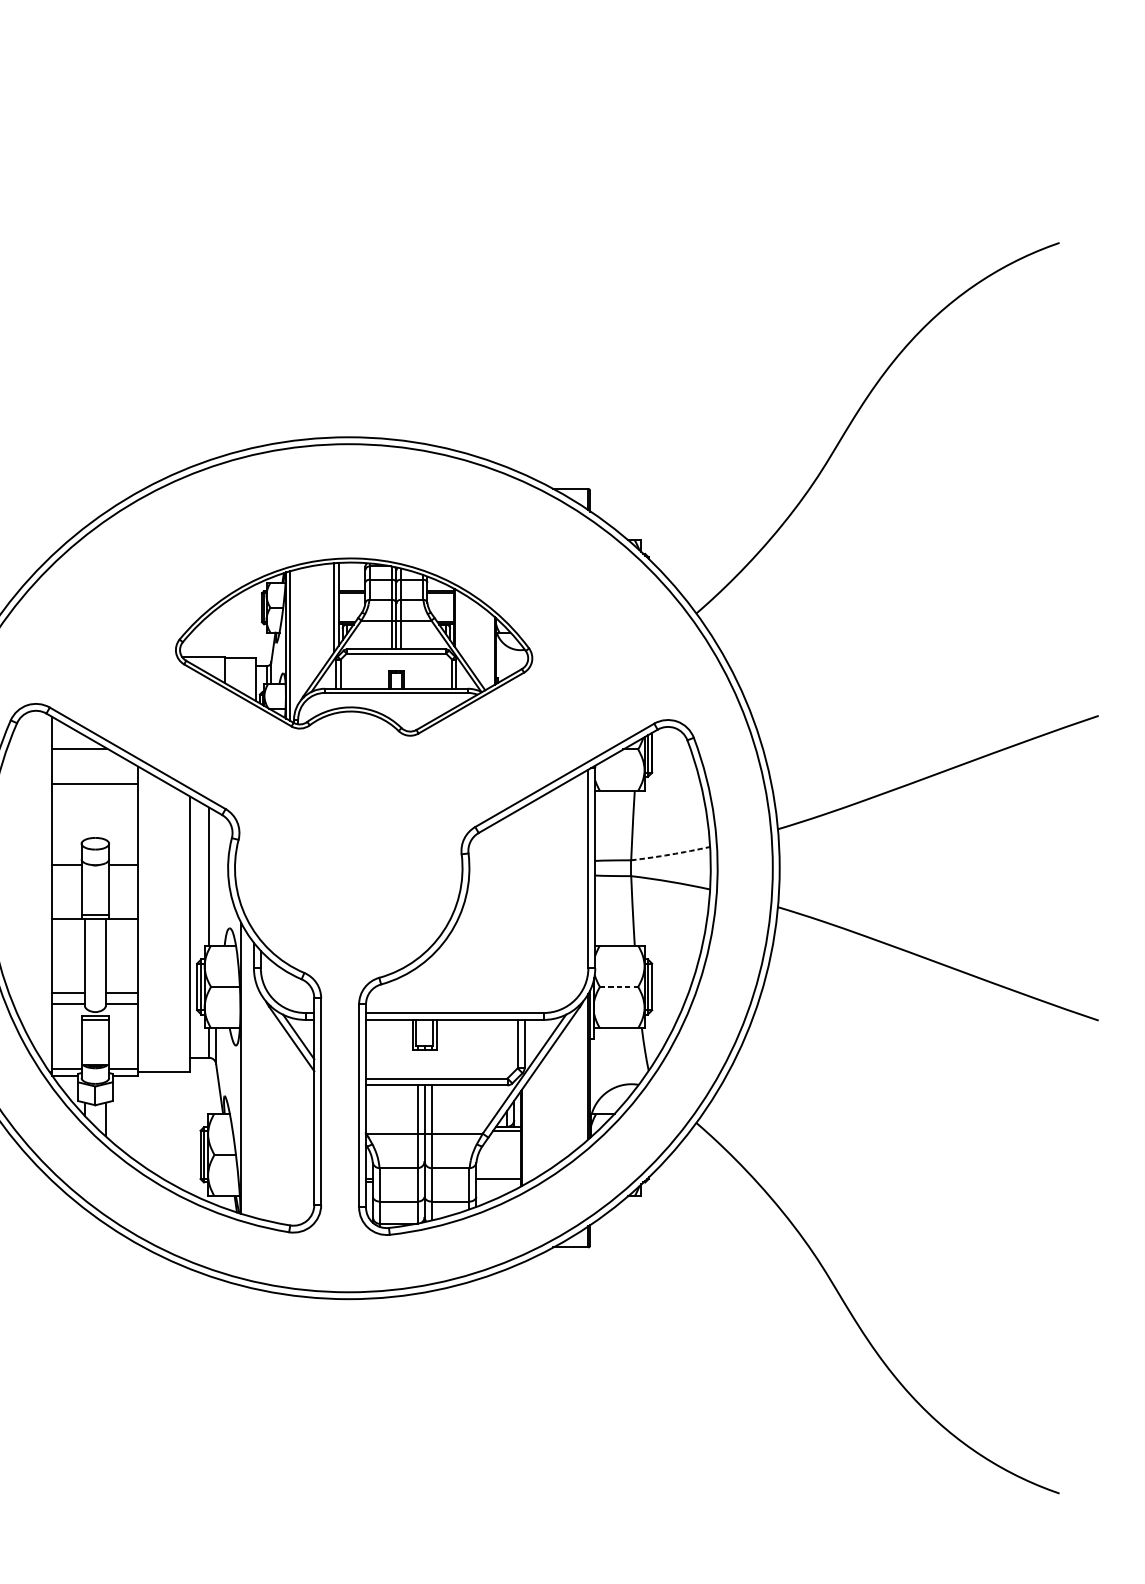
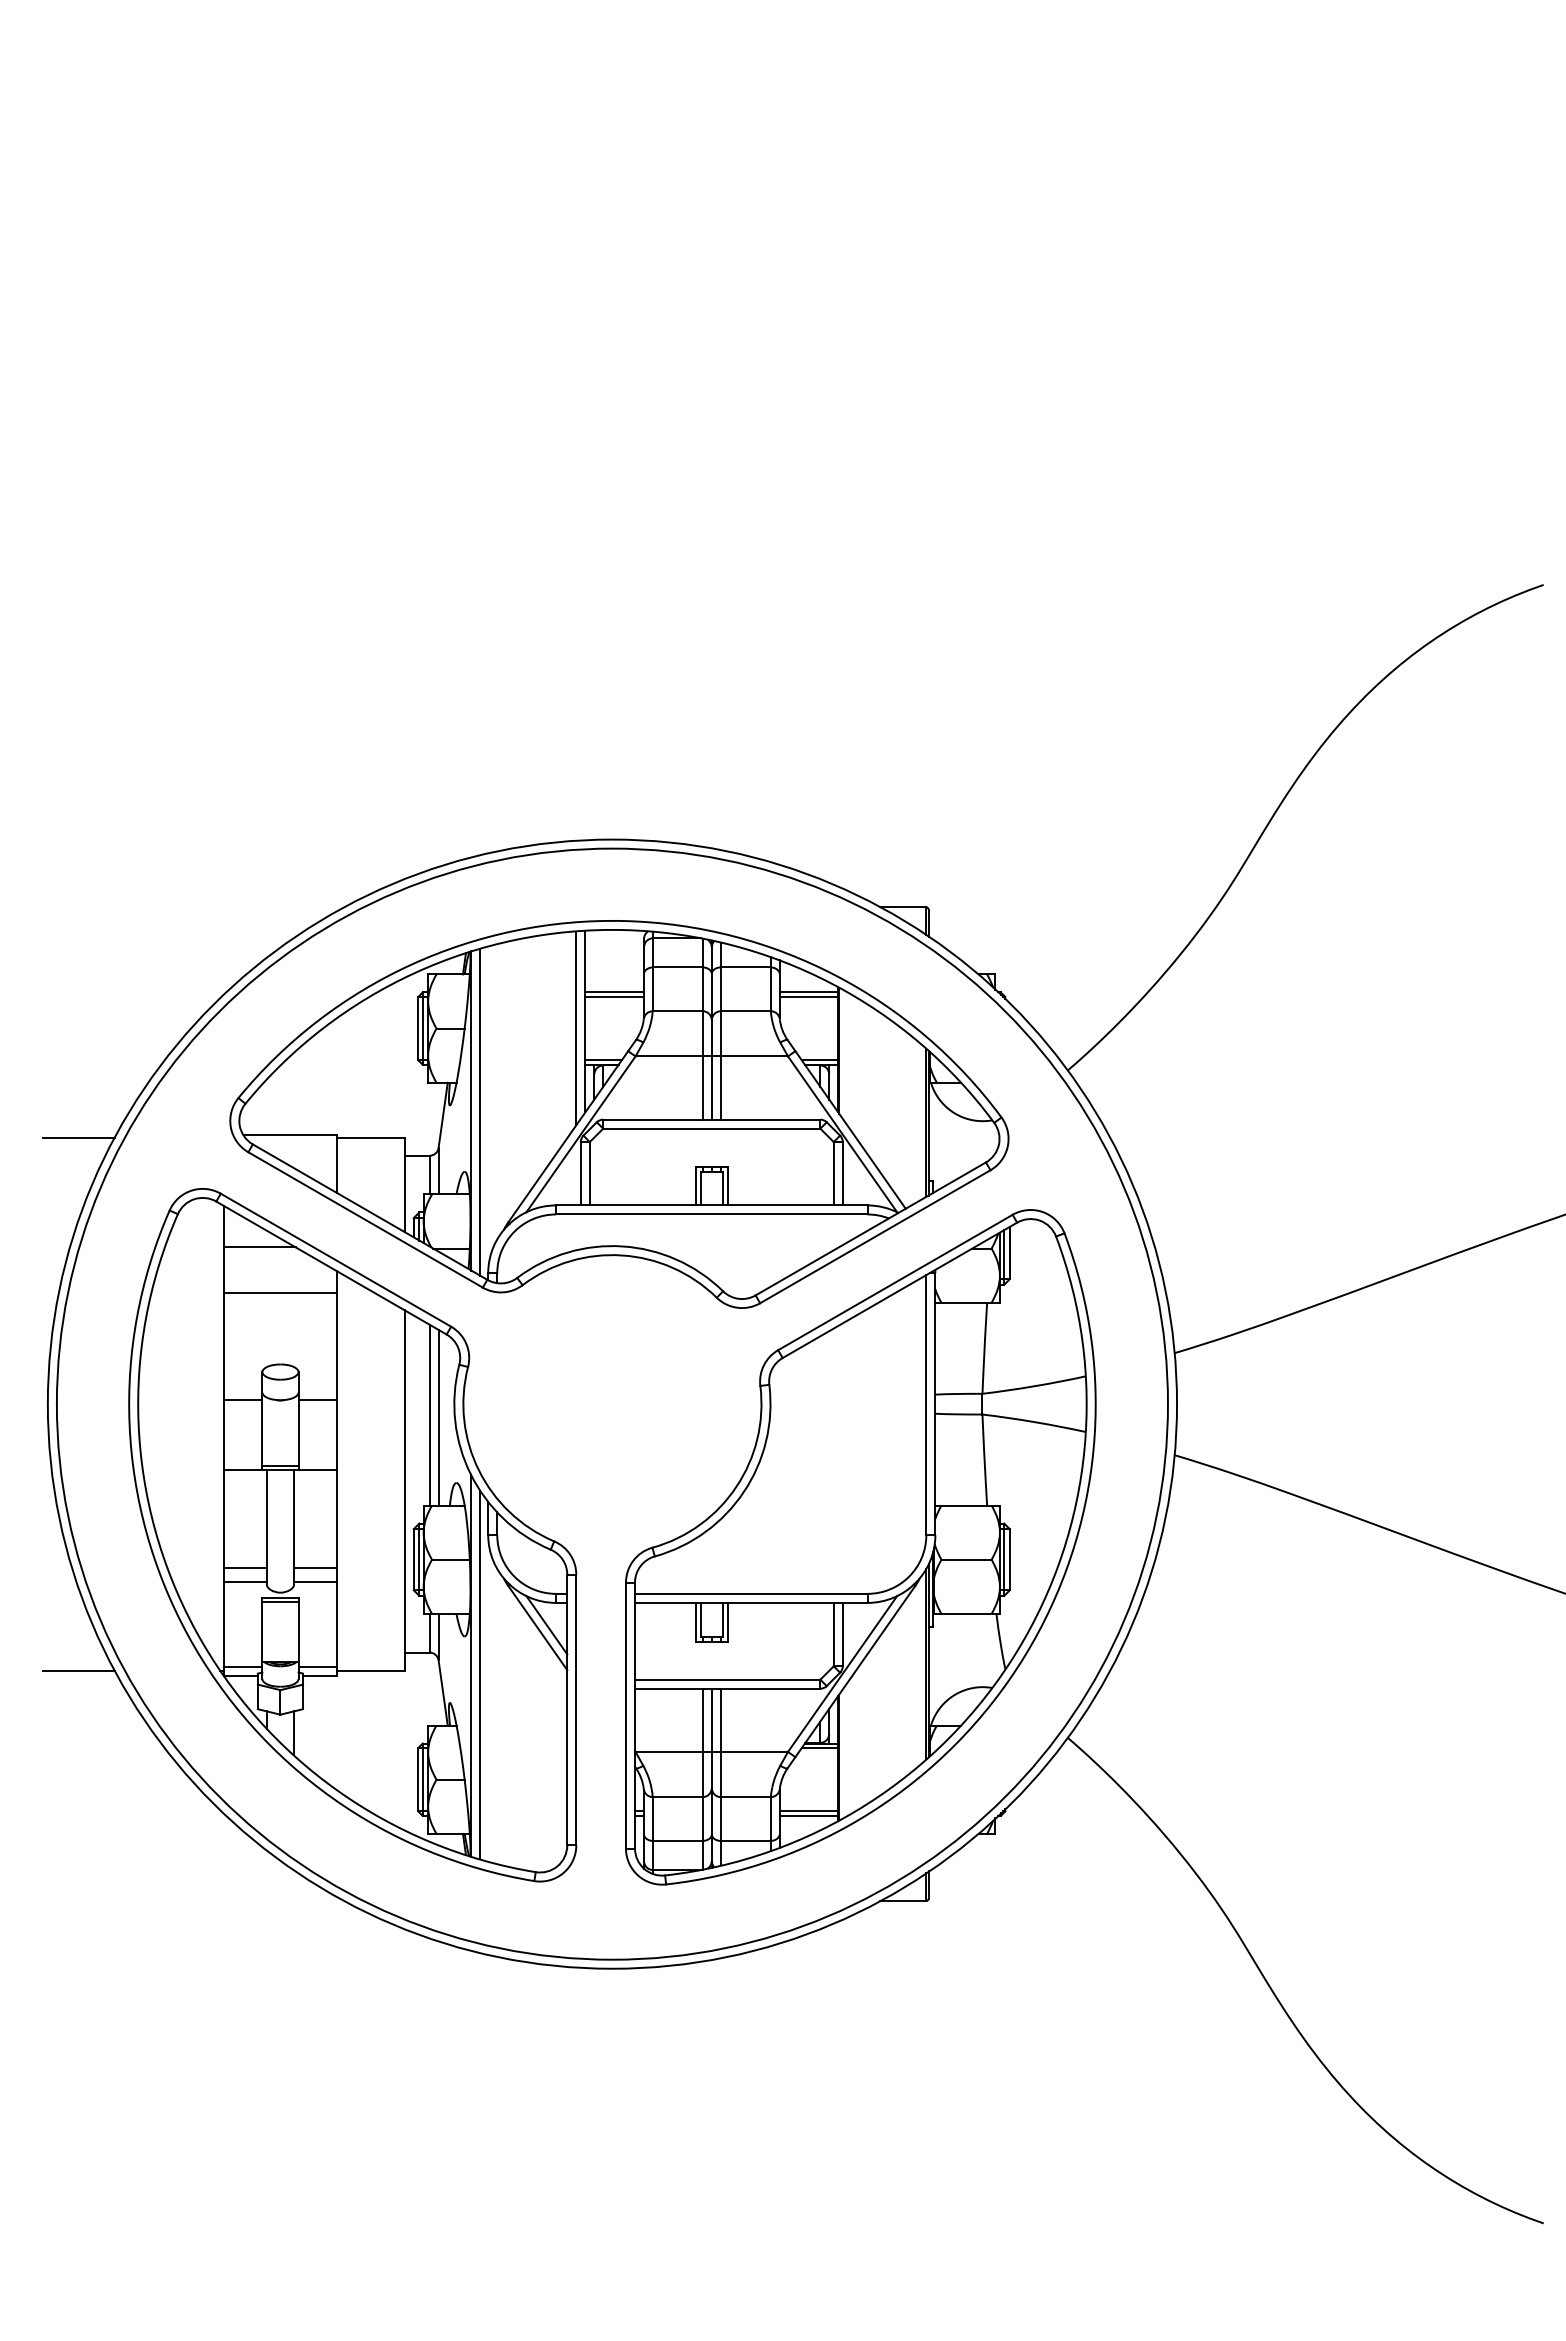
part: (354, 647) -> (619, 1114), size x1.67
arc: (670, 854) -> (1034, 1386), dashed -> solid
line: (216, 878) -> (438, 1417), added
line: (619, 986) -> (967, 1559), dashed -> solid
line: (248, 1074) -> (480, 1674), added
line: (498, 1182) -> (808, 1815), added

